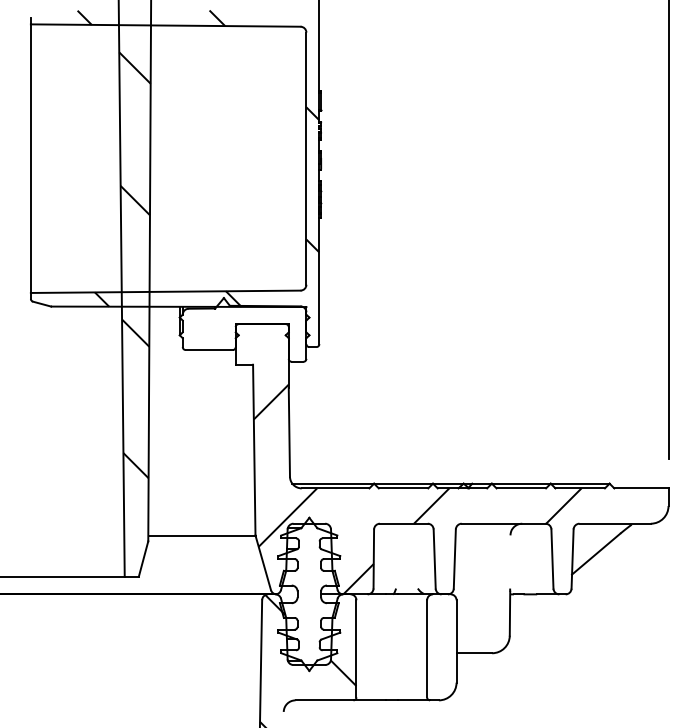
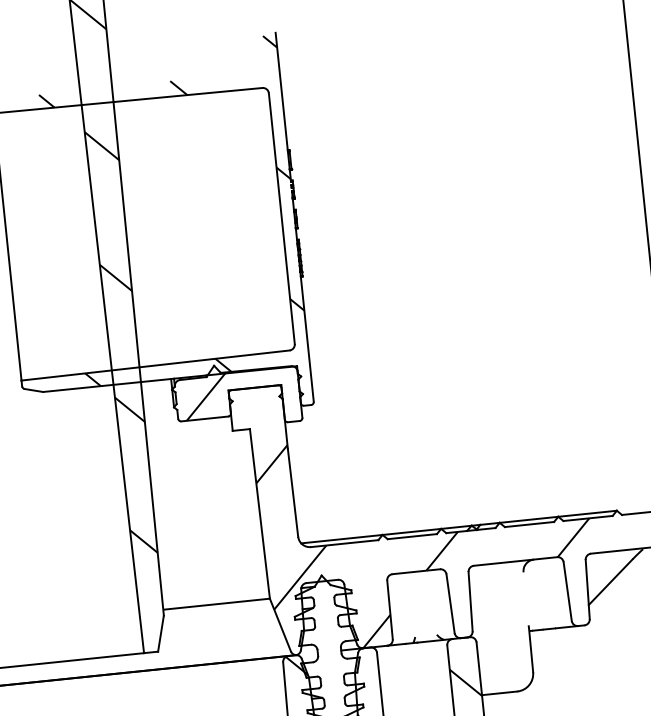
hatch: (213, 327) -> (206, 396), added
hatch: (441, 639) -> (465, 683), added

